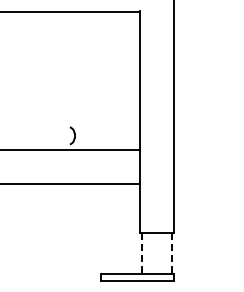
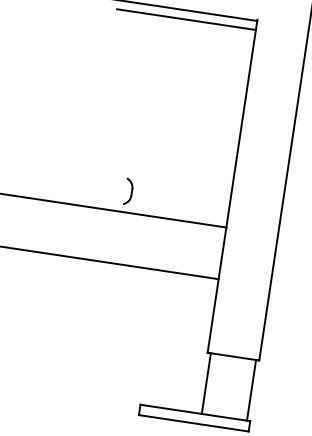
line: (93, 17) -> (186, 19), added
line: (141, 253) -> (205, 383), dashed -> solid
line: (171, 253) -> (250, 390), dashed -> solid

